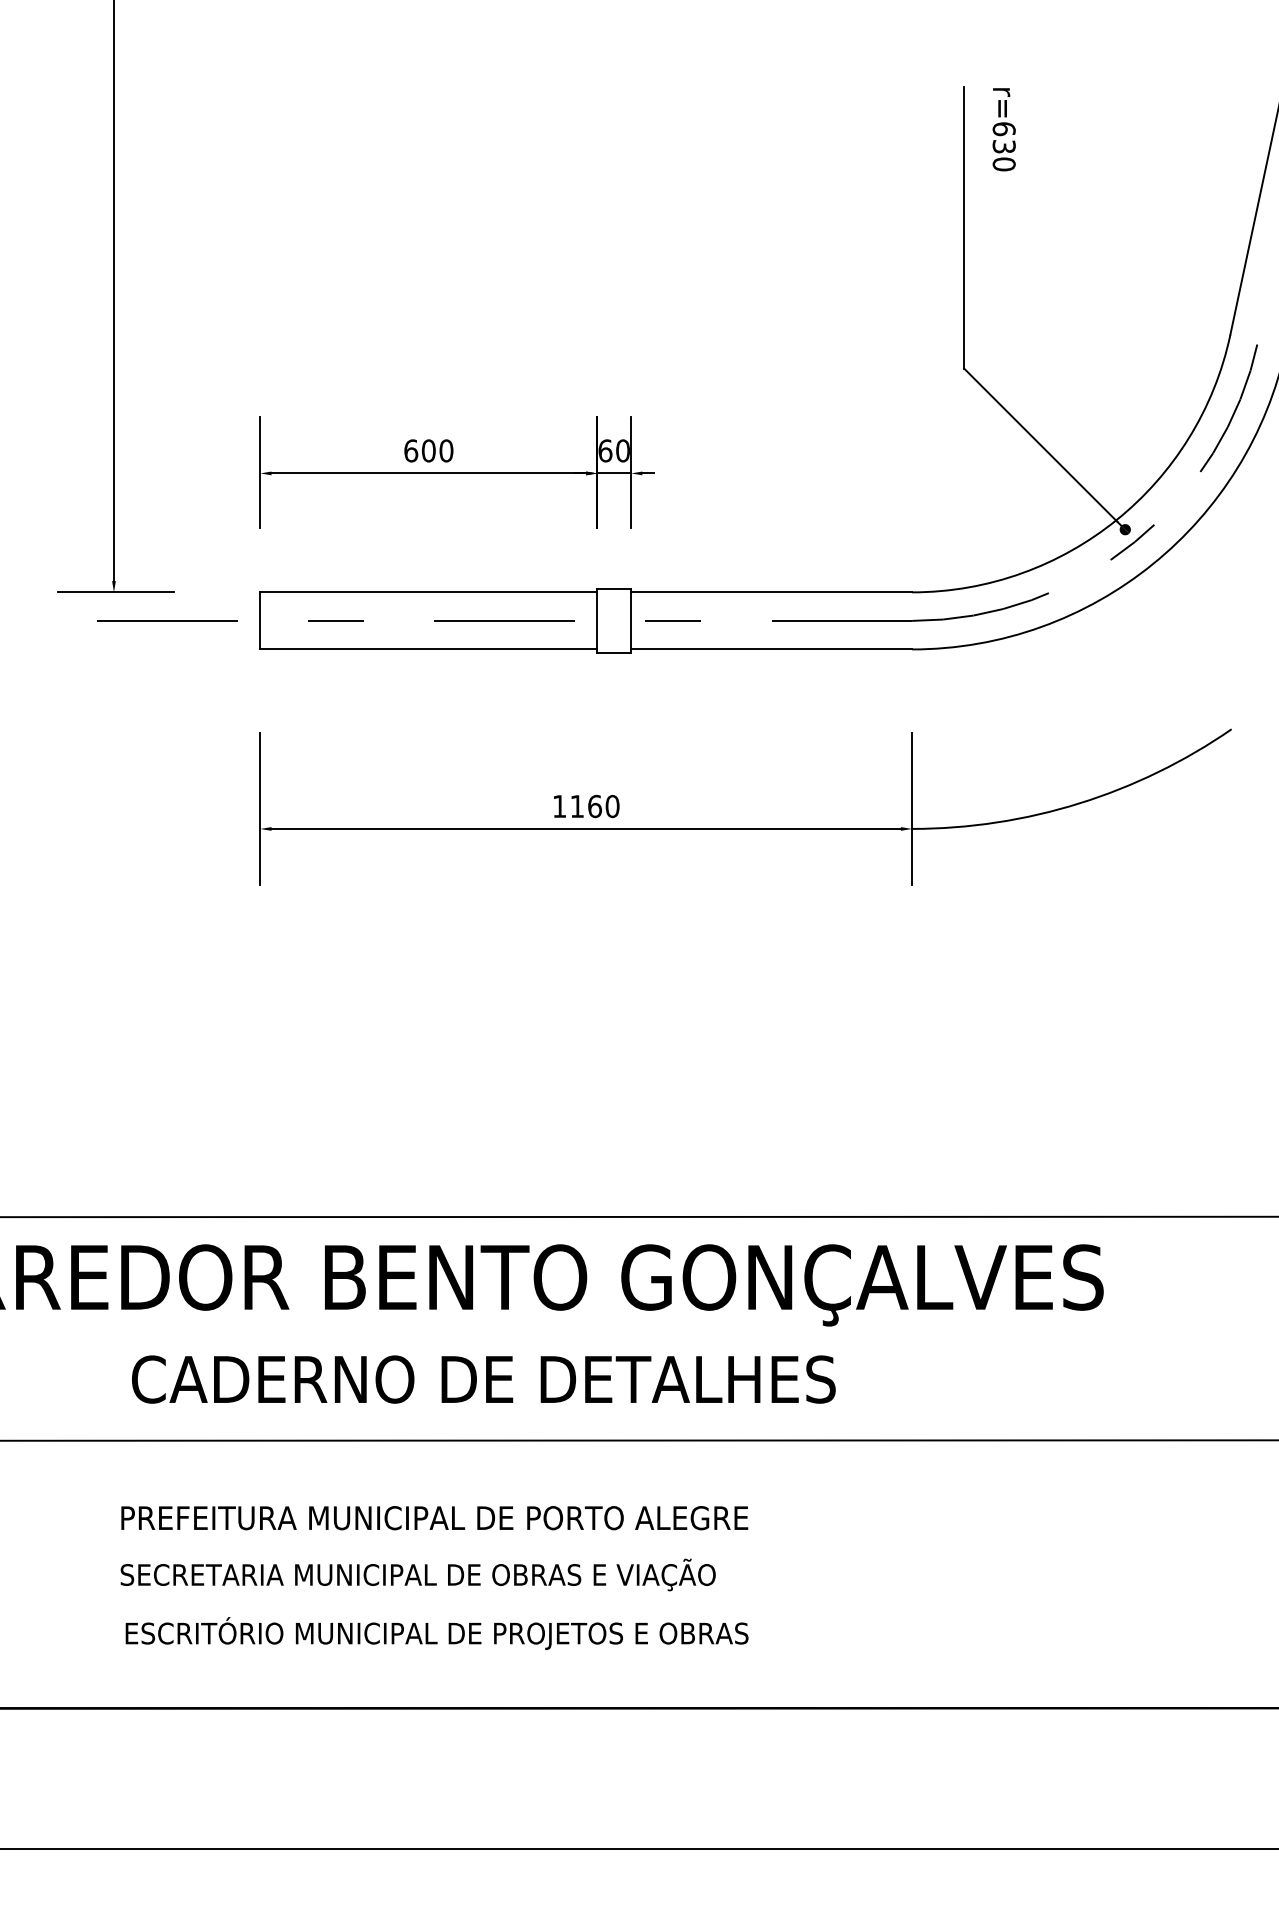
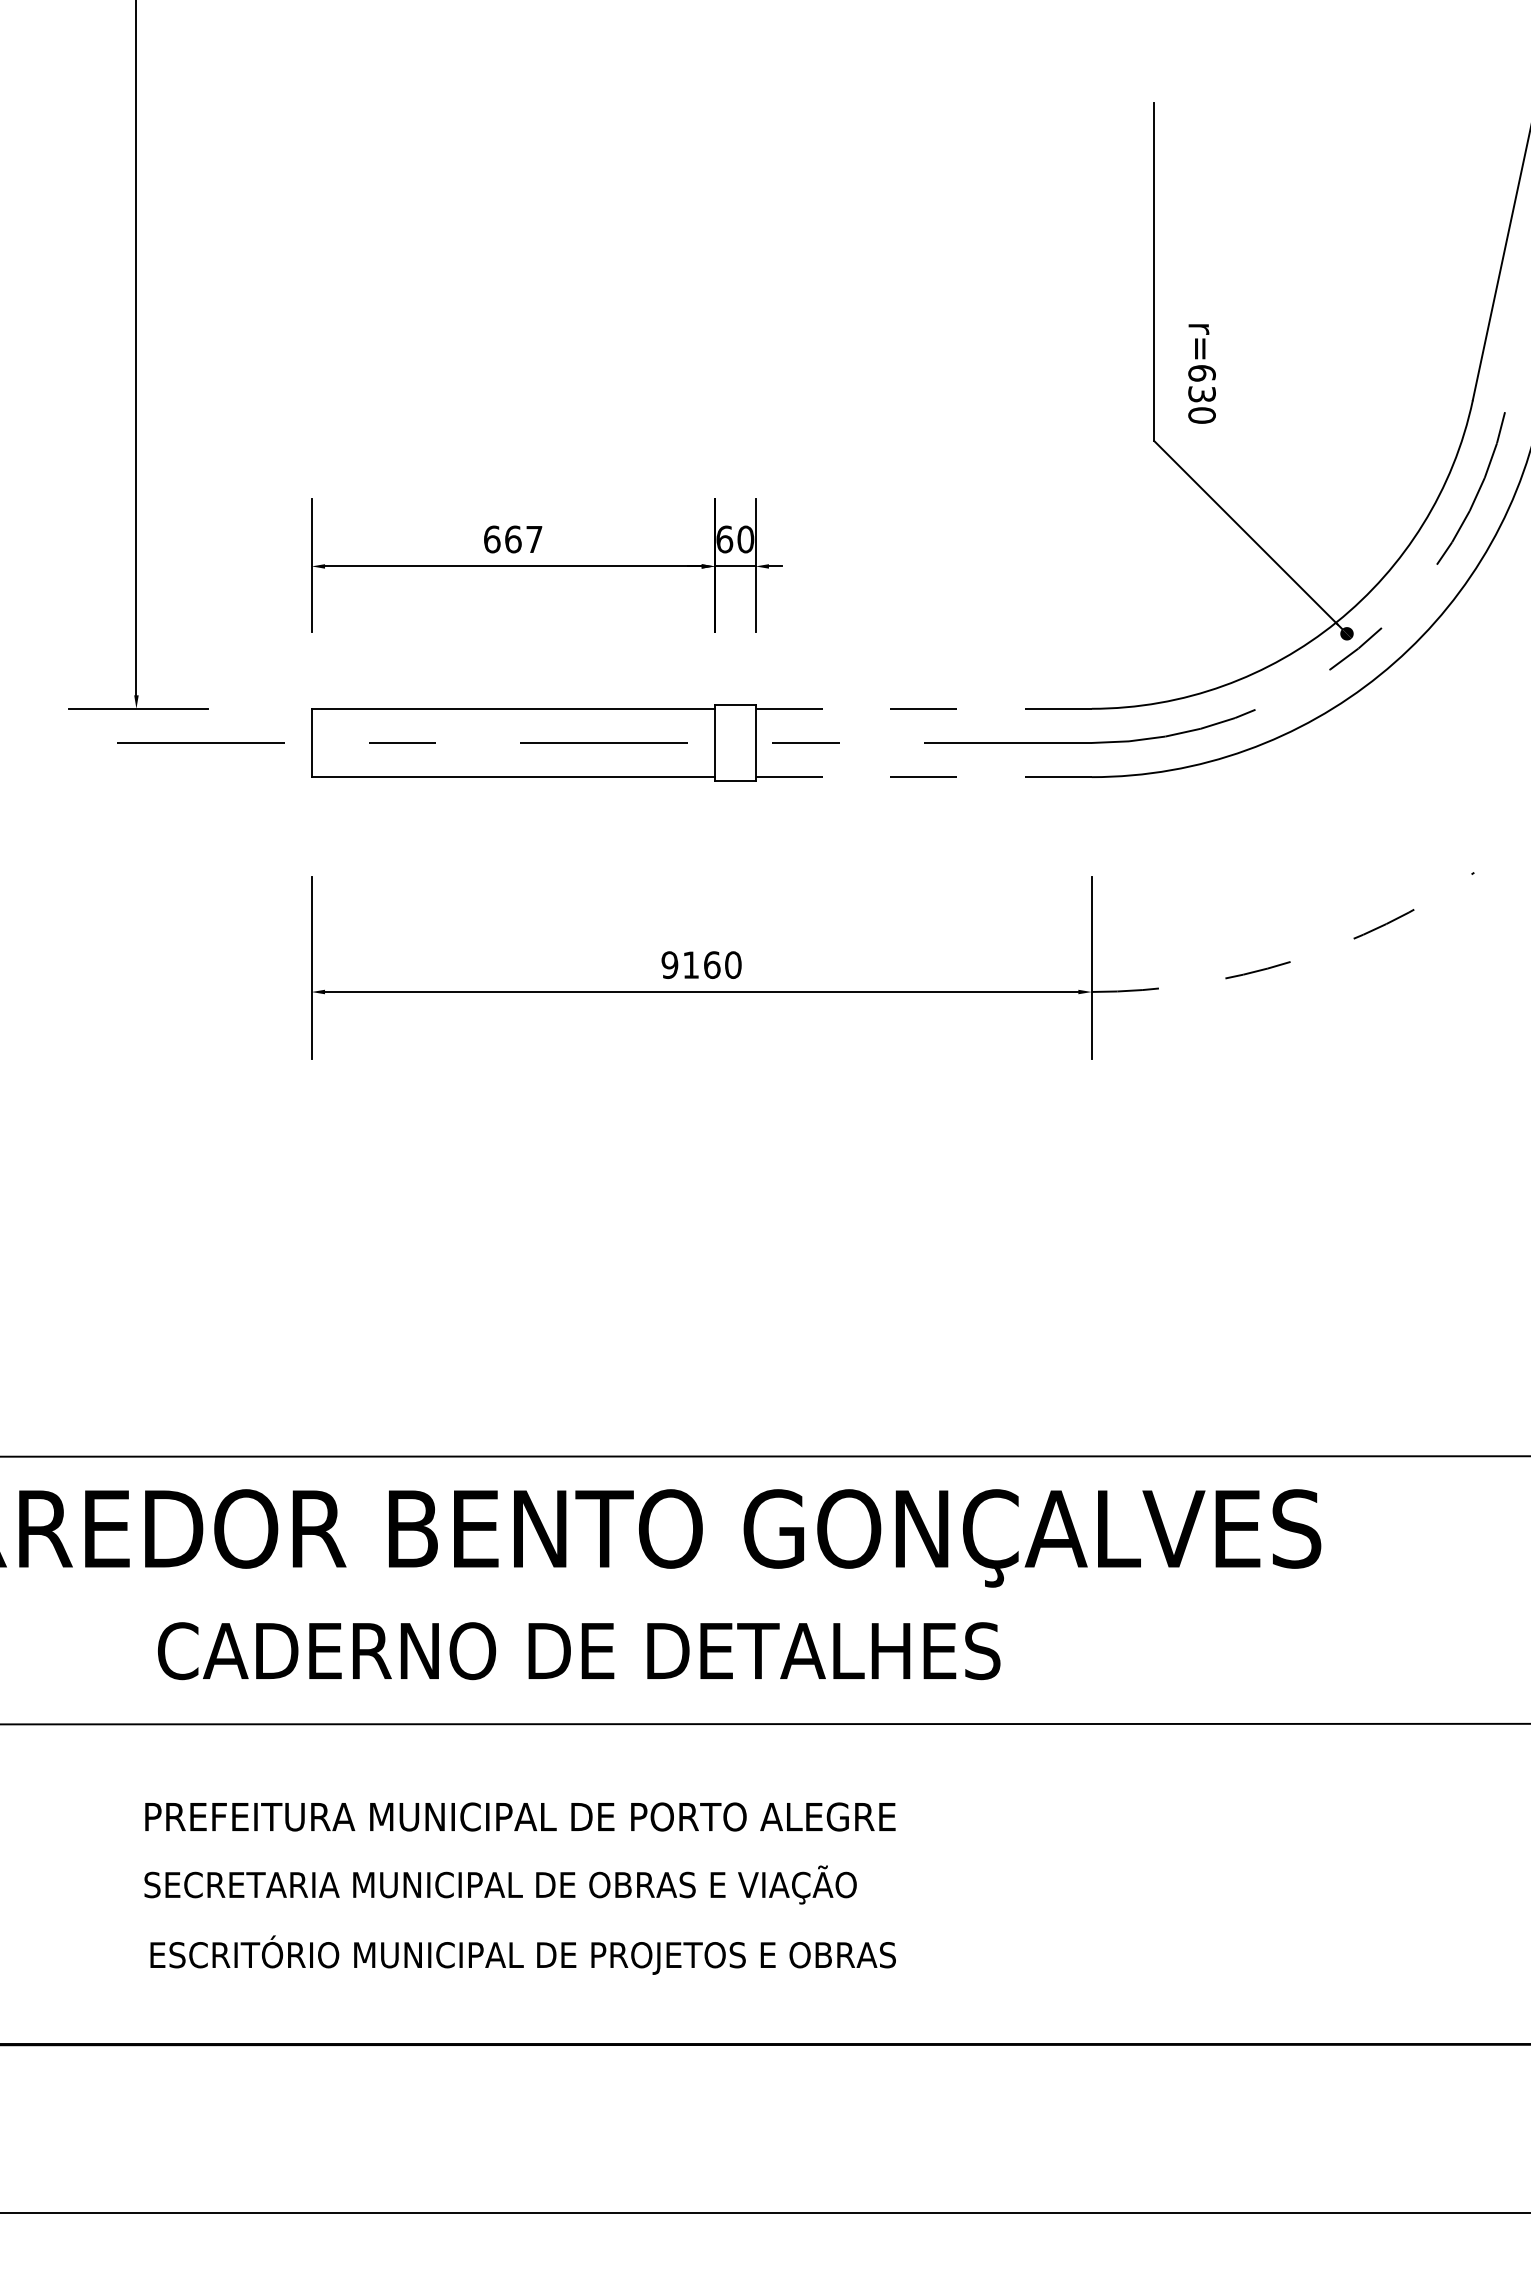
text: (1003, 129) -> (1201, 373), moved
text: (437, 450) -> (523, 539), 600 -> 667
line: (771, 592) -> (923, 708), solid -> dashed
line: (771, 649) -> (923, 777), solid -> dashed
arc: (1079, 803) -> (1292, 961), solid -> dashed
text: (559, 805) -> (669, 964), 1160 -> 9160

